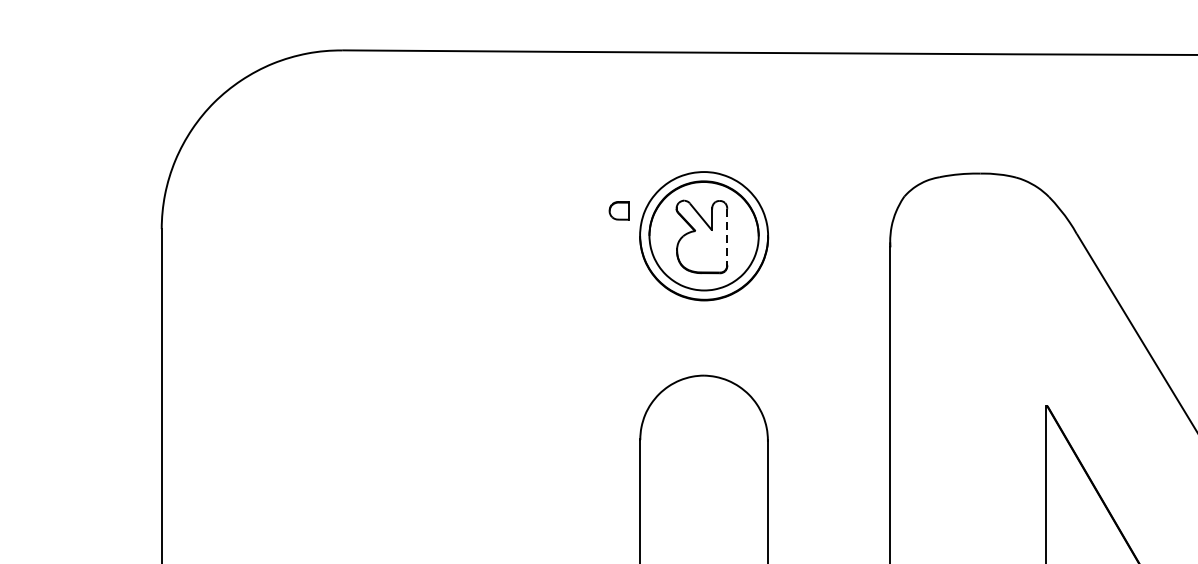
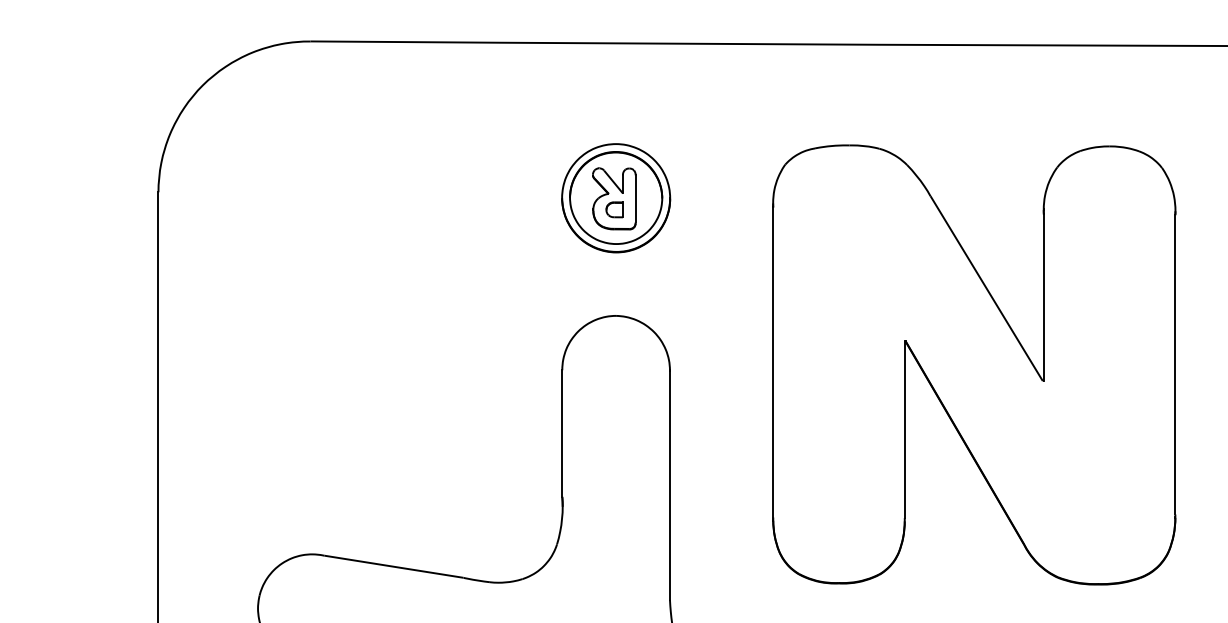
part: (619, 210) -> (614, 209), moved
line: (727, 236) -> (635, 198), dashed -> solid

